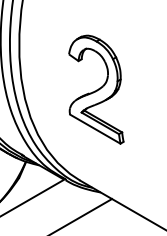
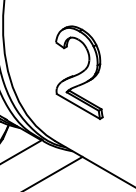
part: (96, 89) -> (79, 72), moved

